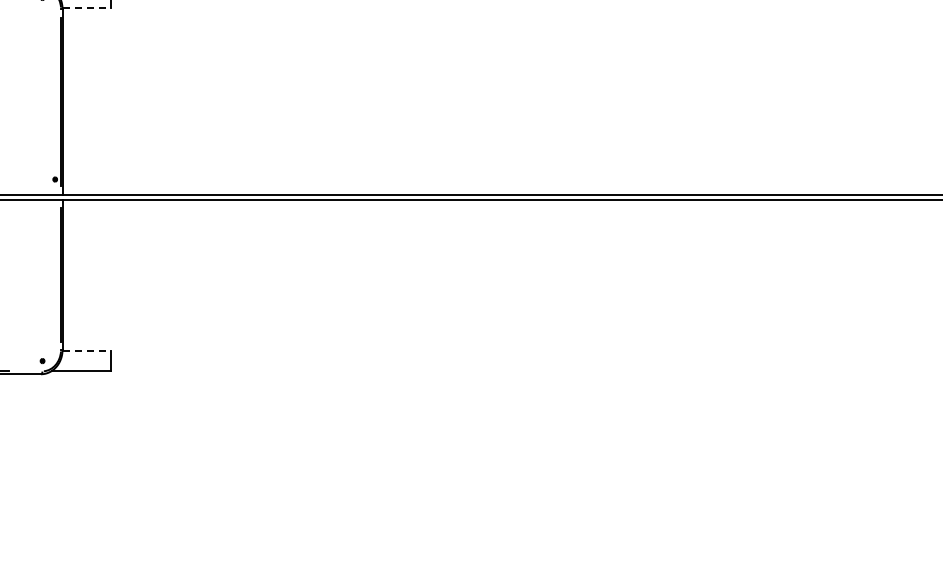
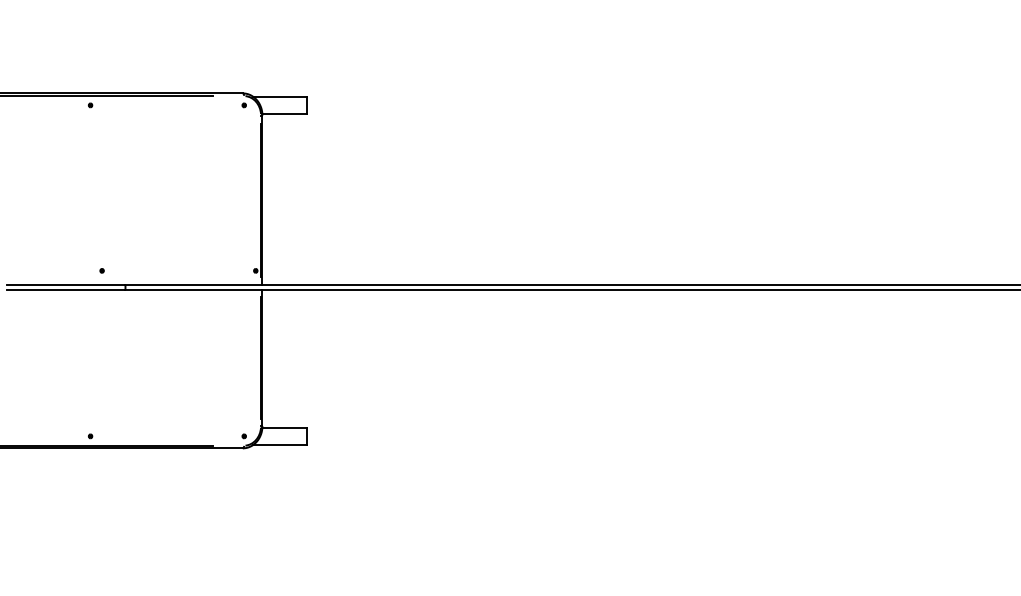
line: (87, 7) -> (285, 114), dashed -> solid
line: (87, 351) -> (285, 427), dashed -> solid

